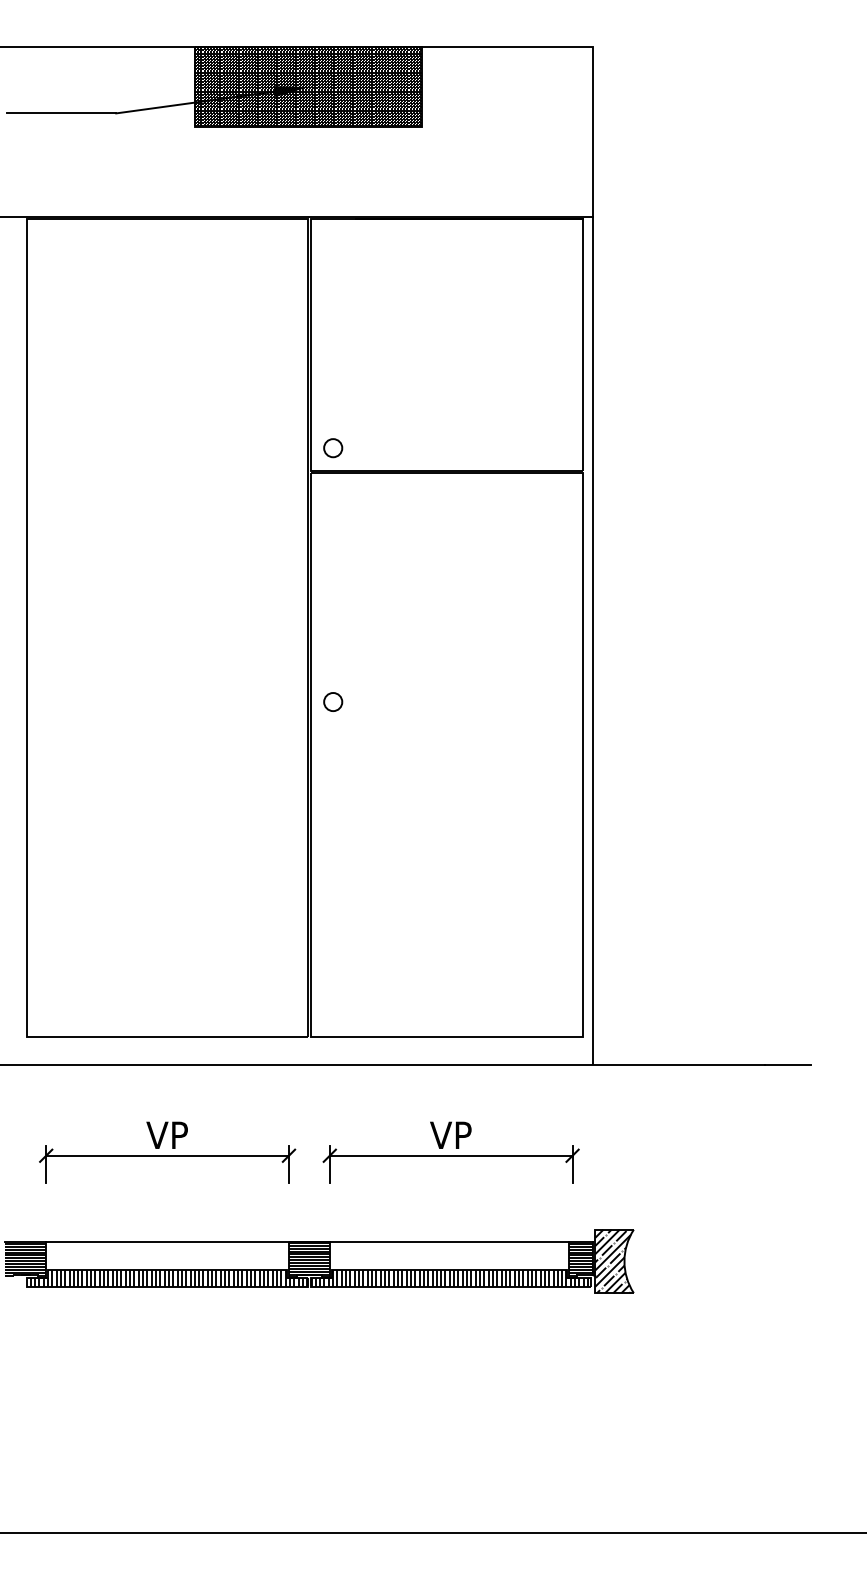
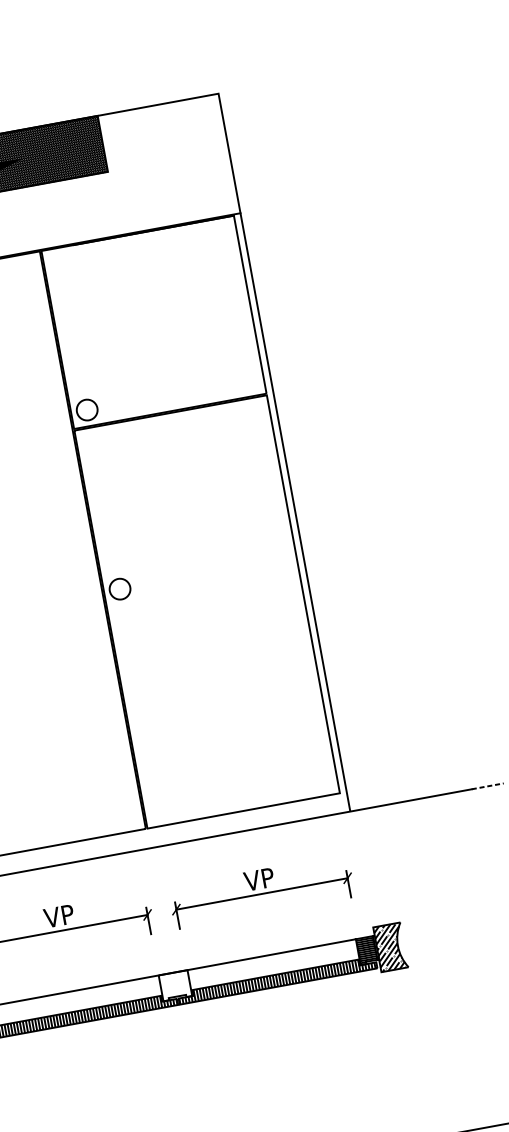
circle: (333, 448) -> (87, 410), size x1.6
circle: (333, 702) -> (120, 589), size x1.6
line: (787, 1065) -> (487, 786), solid -> dashed
hatch: (308, 1259) -> (174, 985), removed

